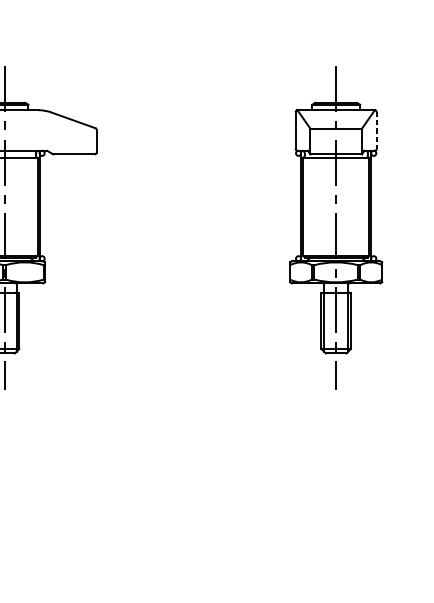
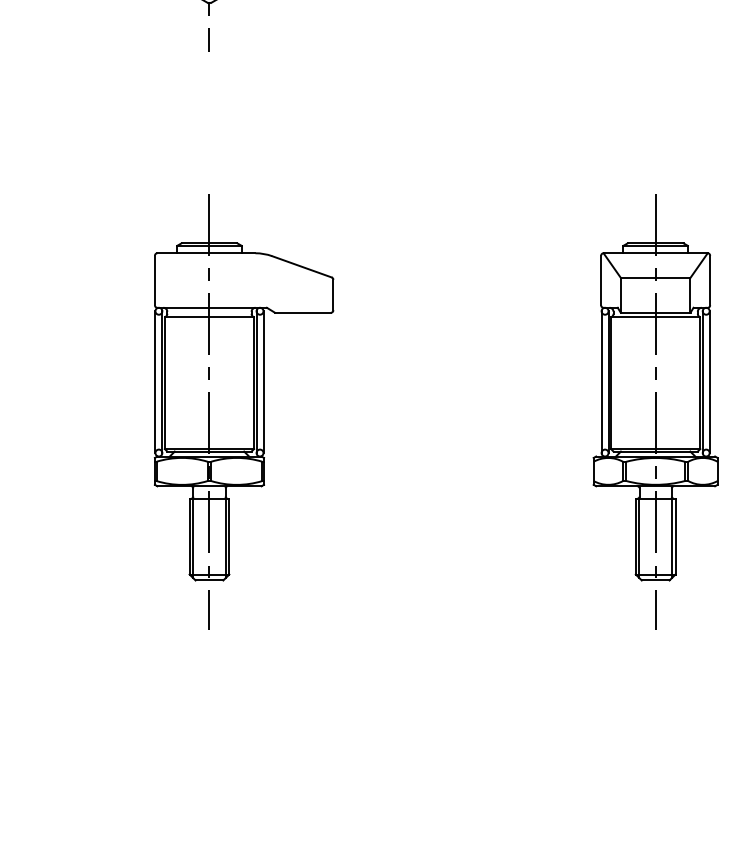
line: (376, 130) -> (710, 280), dashed -> solid
line: (44, 206) -> (263, 382), added
line: (295, 206) -> (601, 382), added
line: (376, 206) -> (709, 382), added

